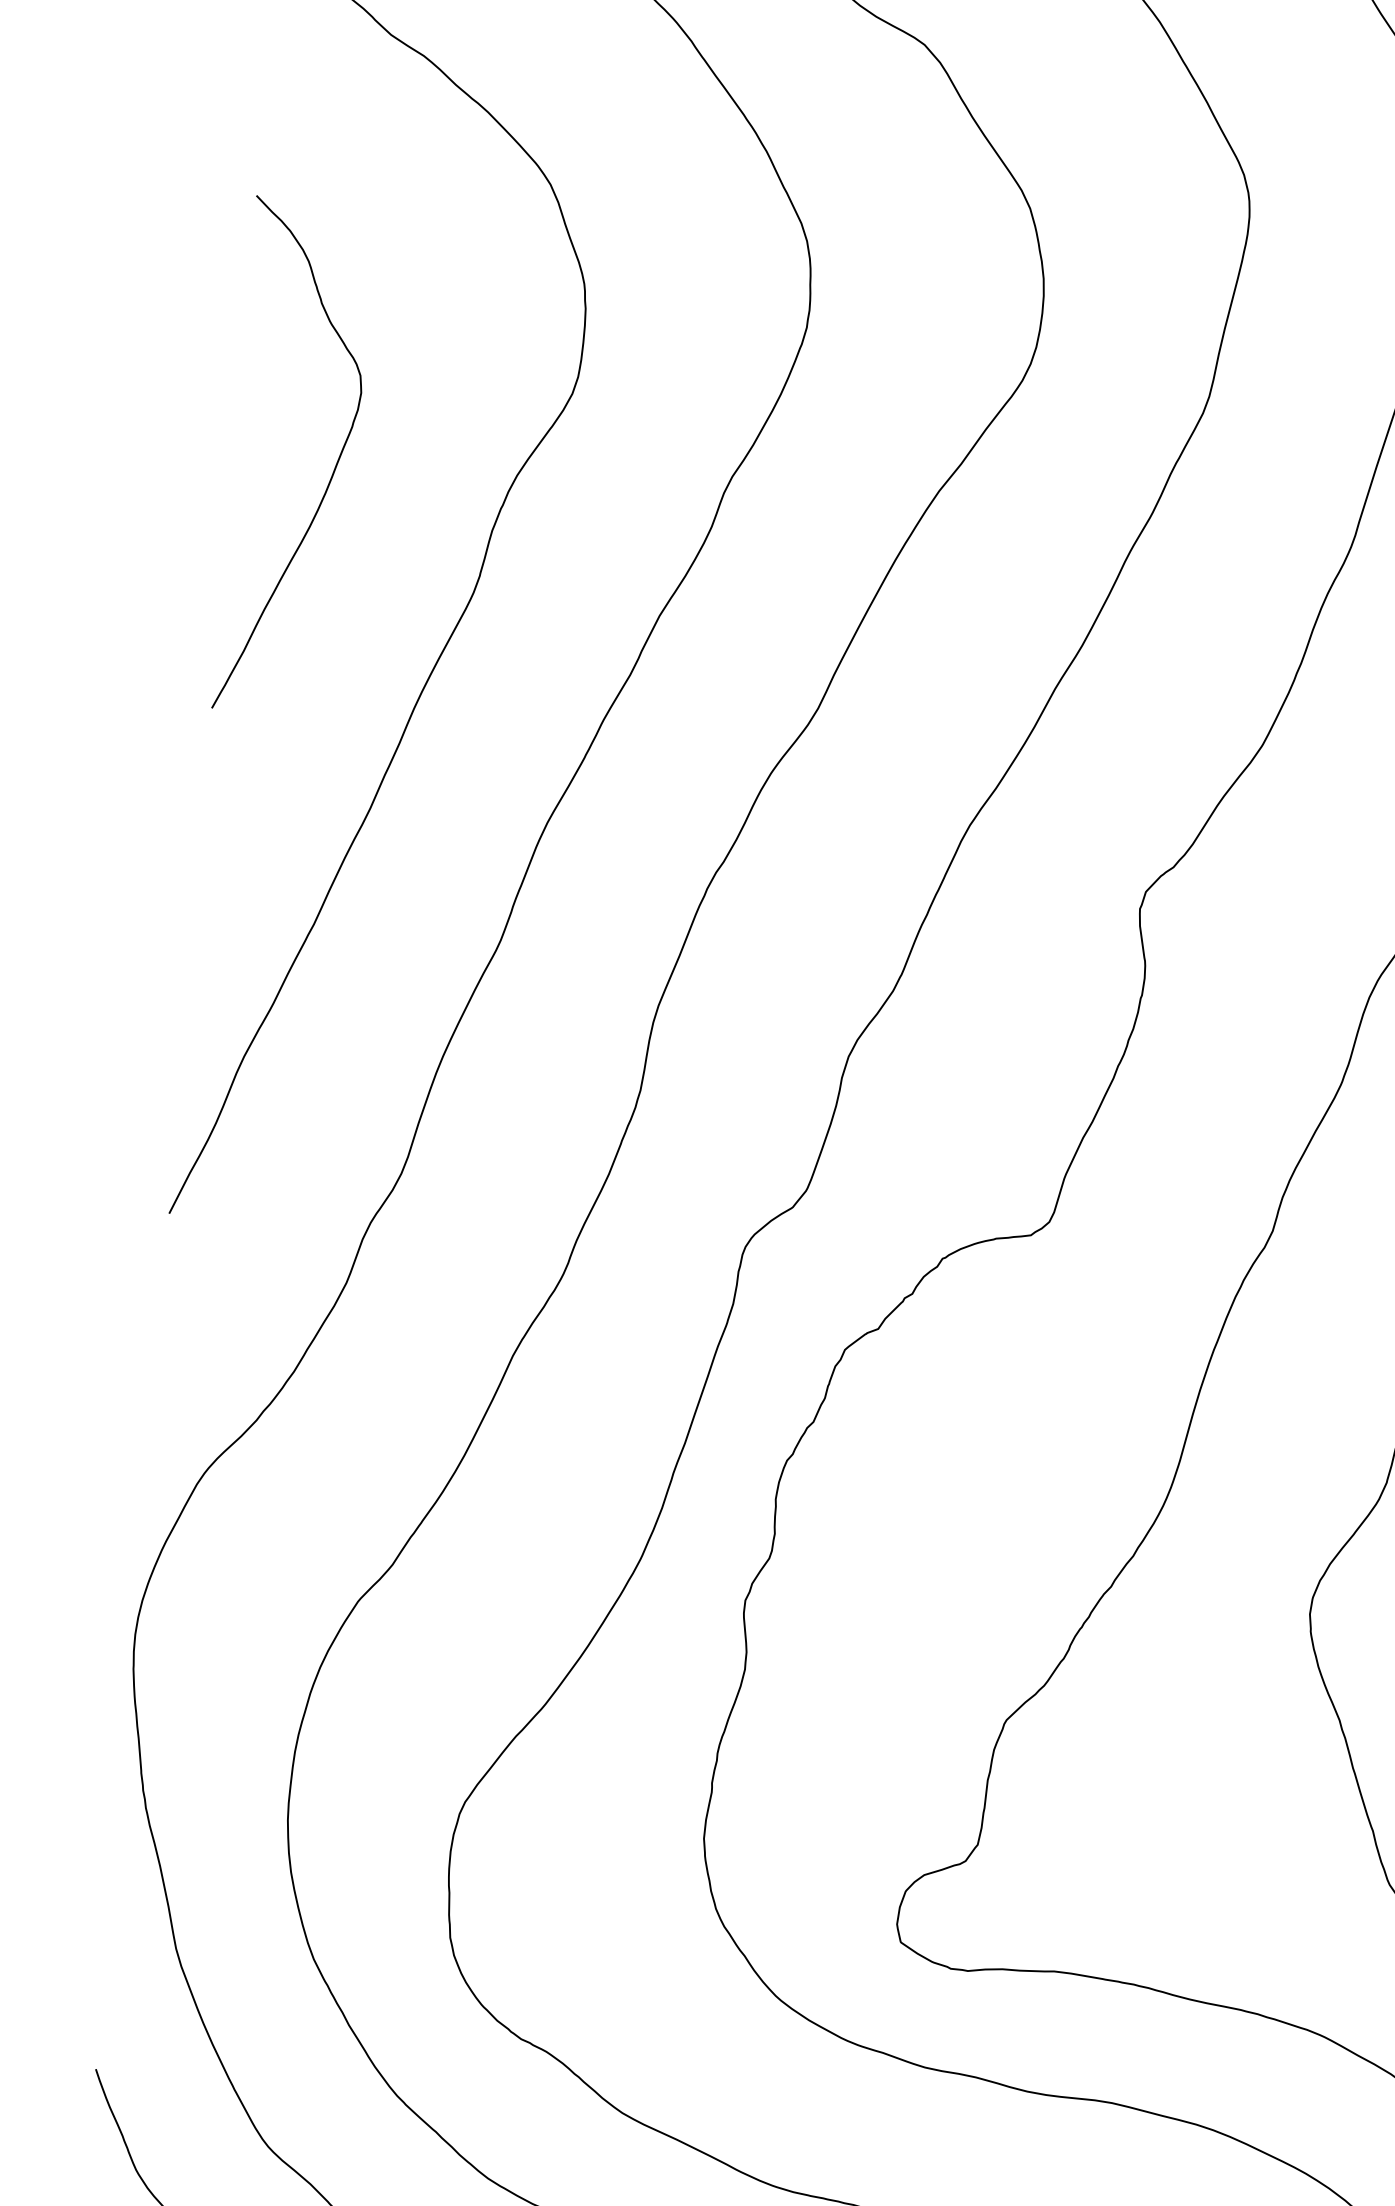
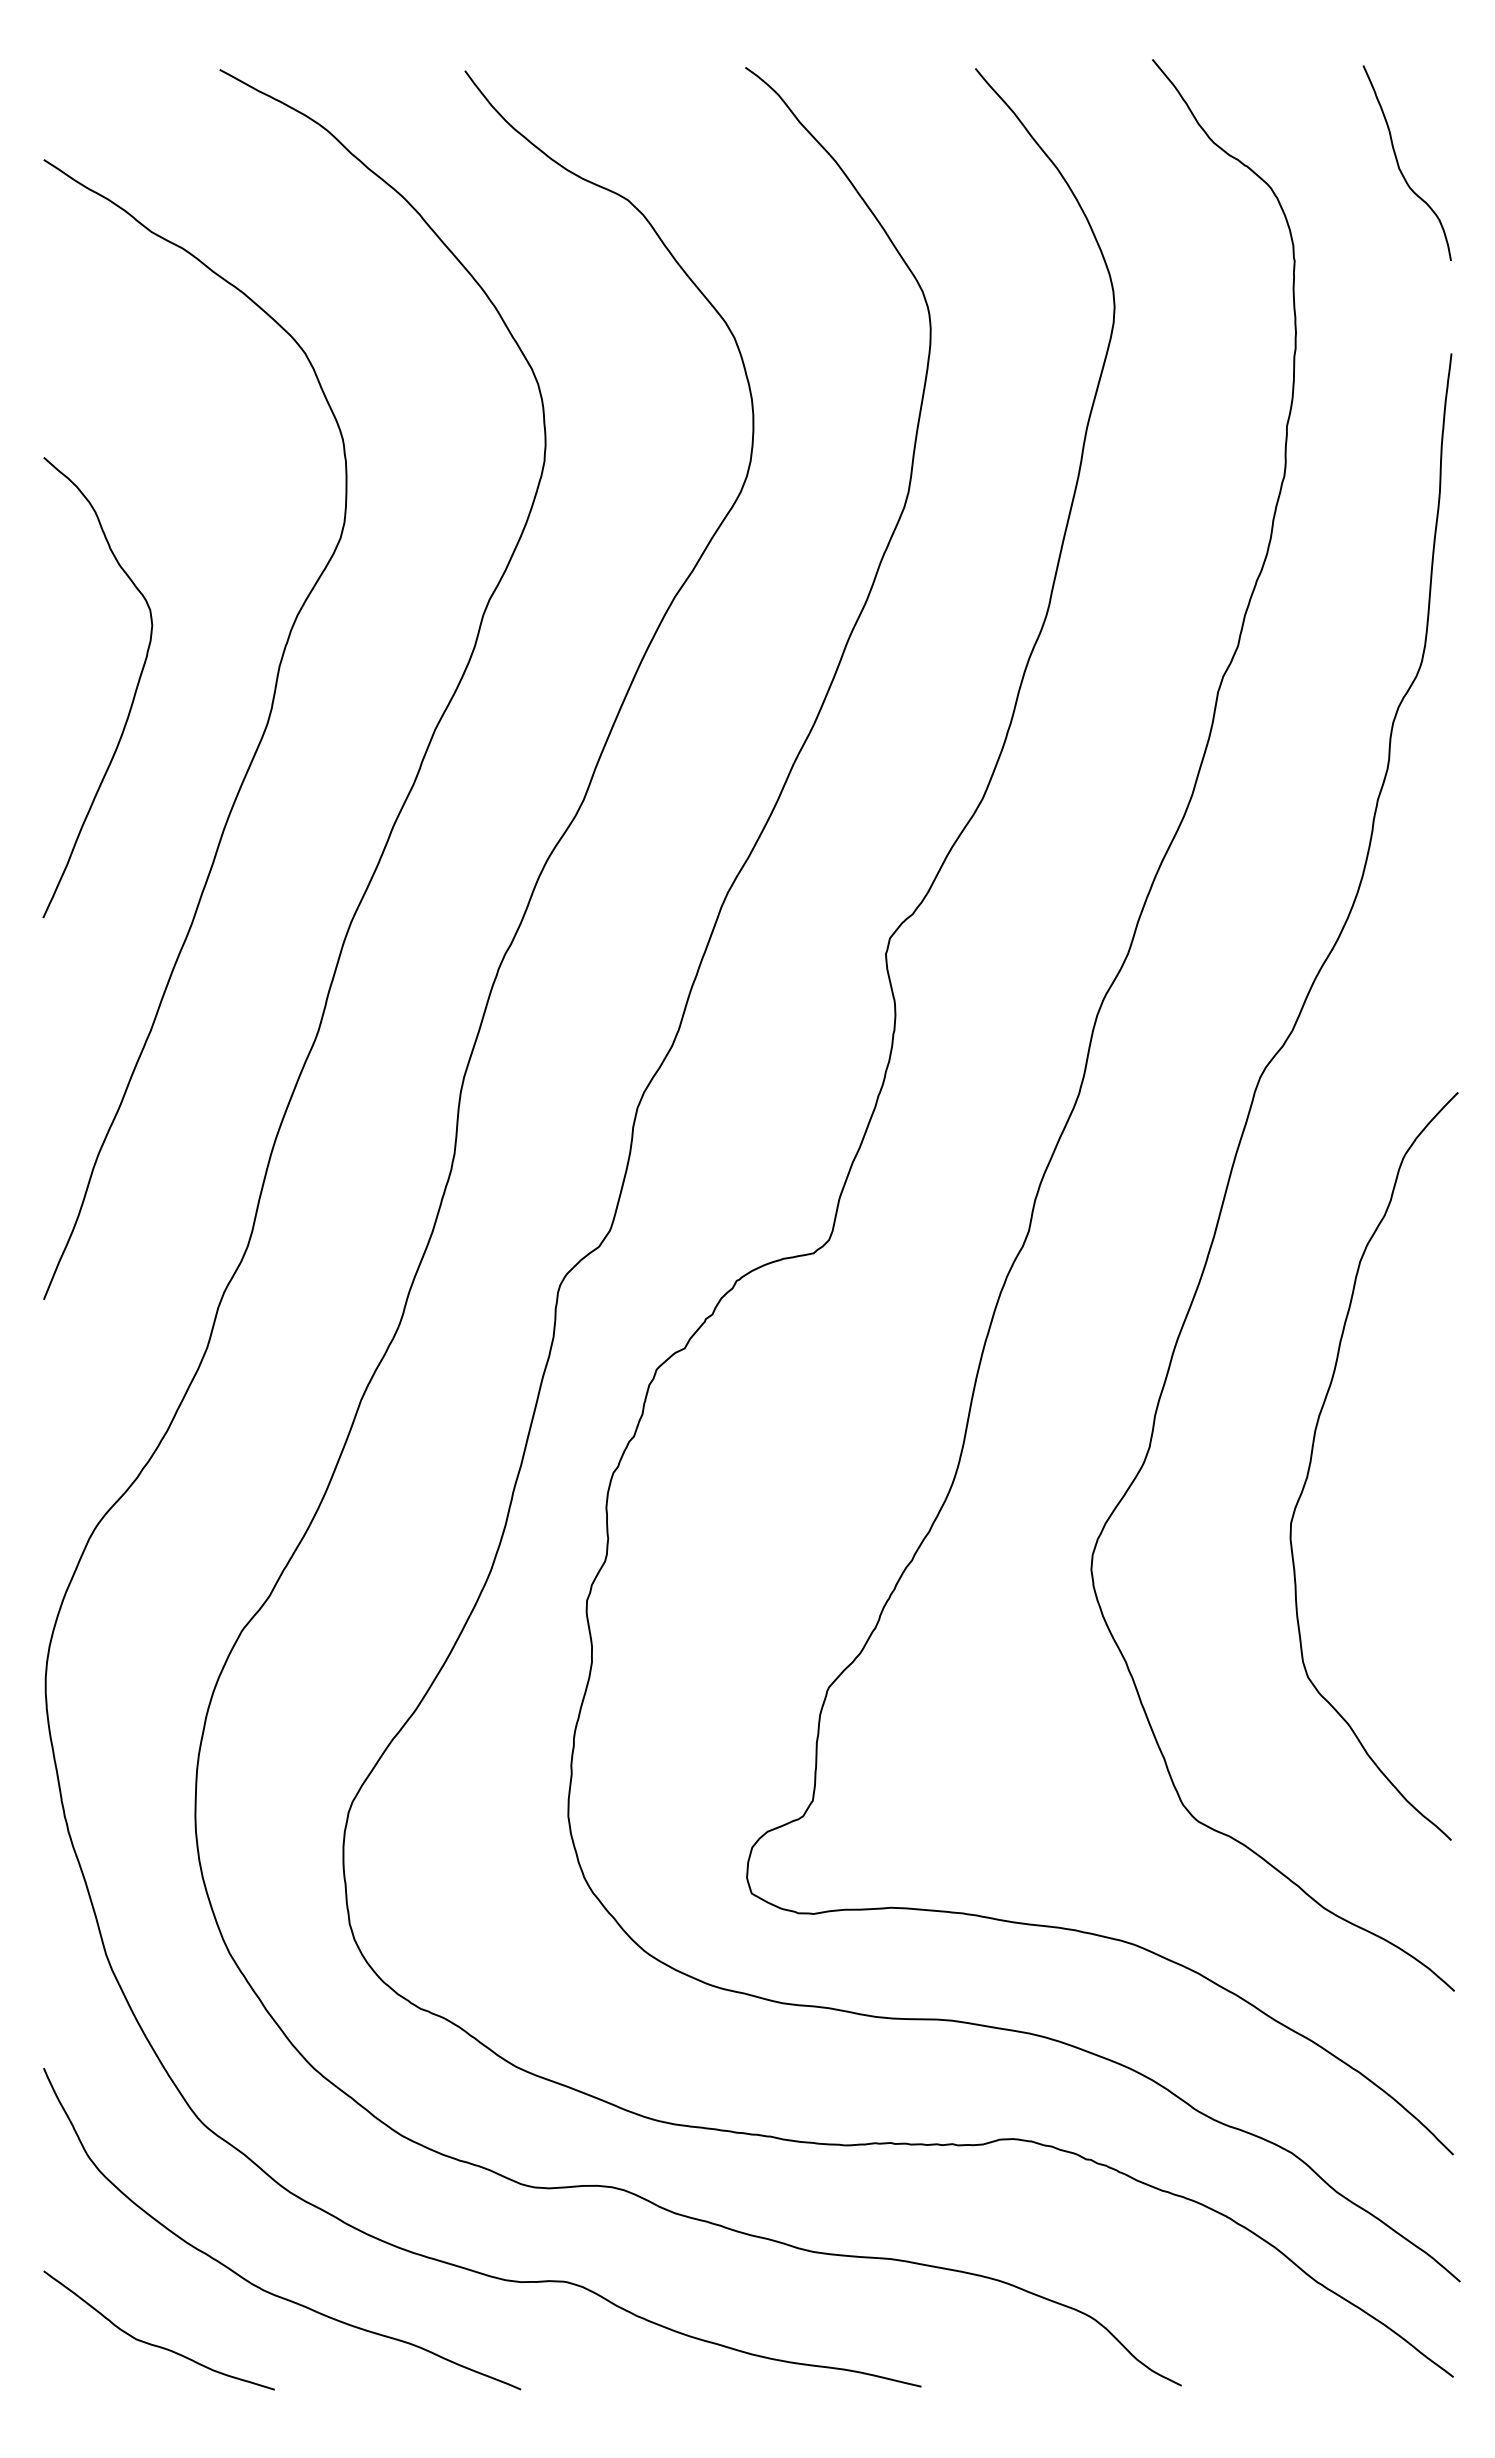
curve: (333, 469) -> (133, 695), moved

